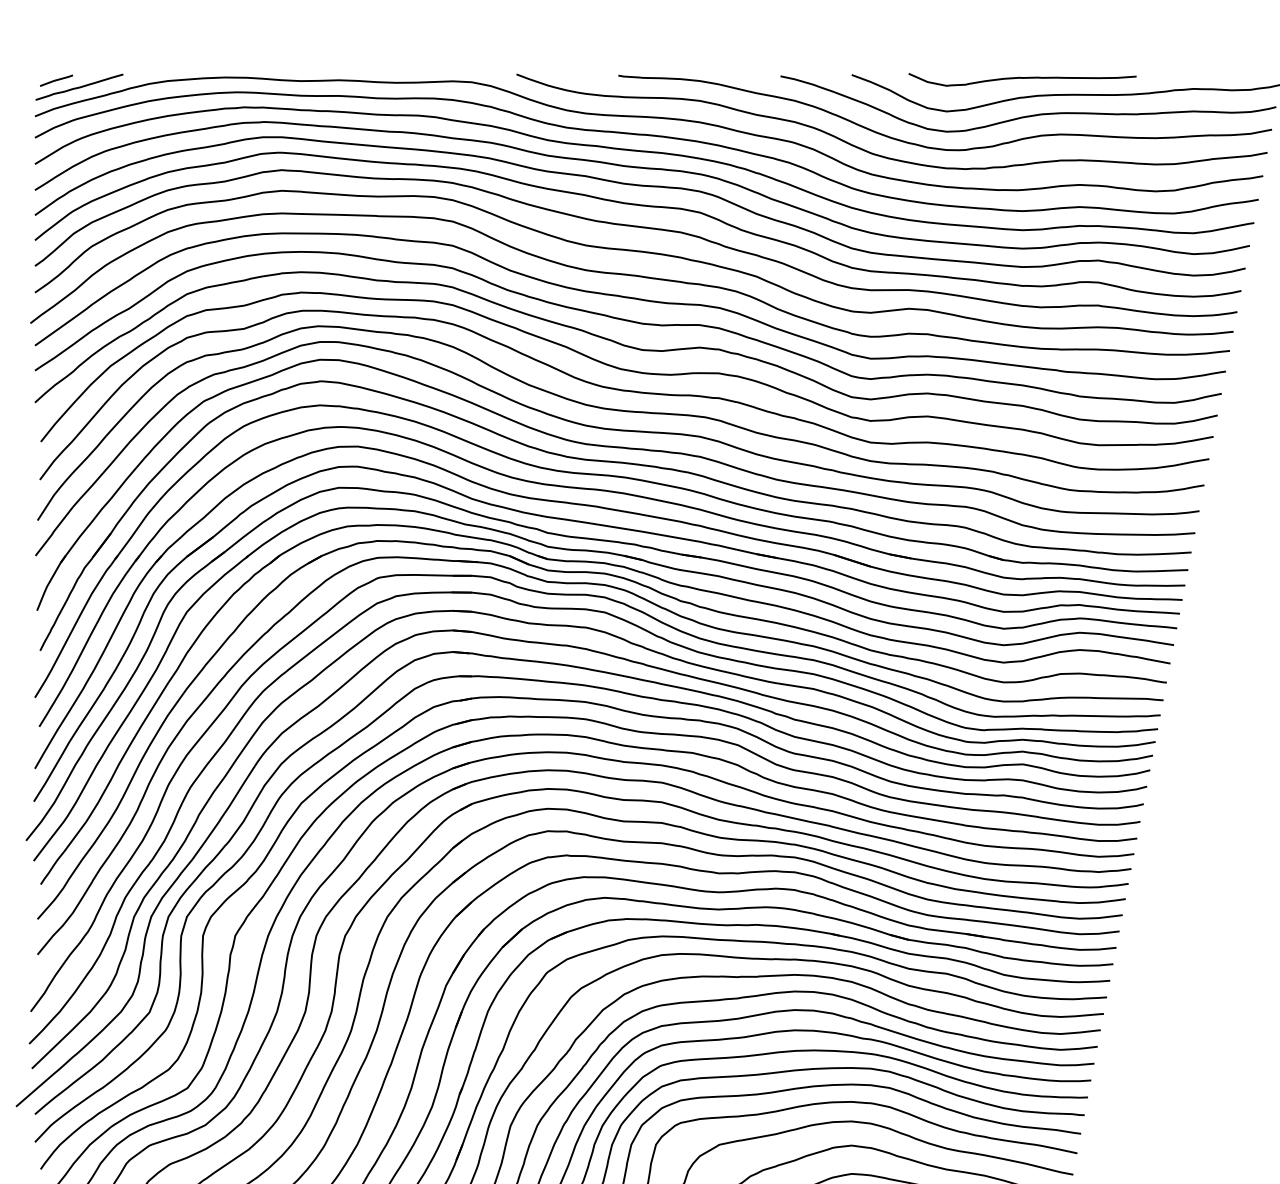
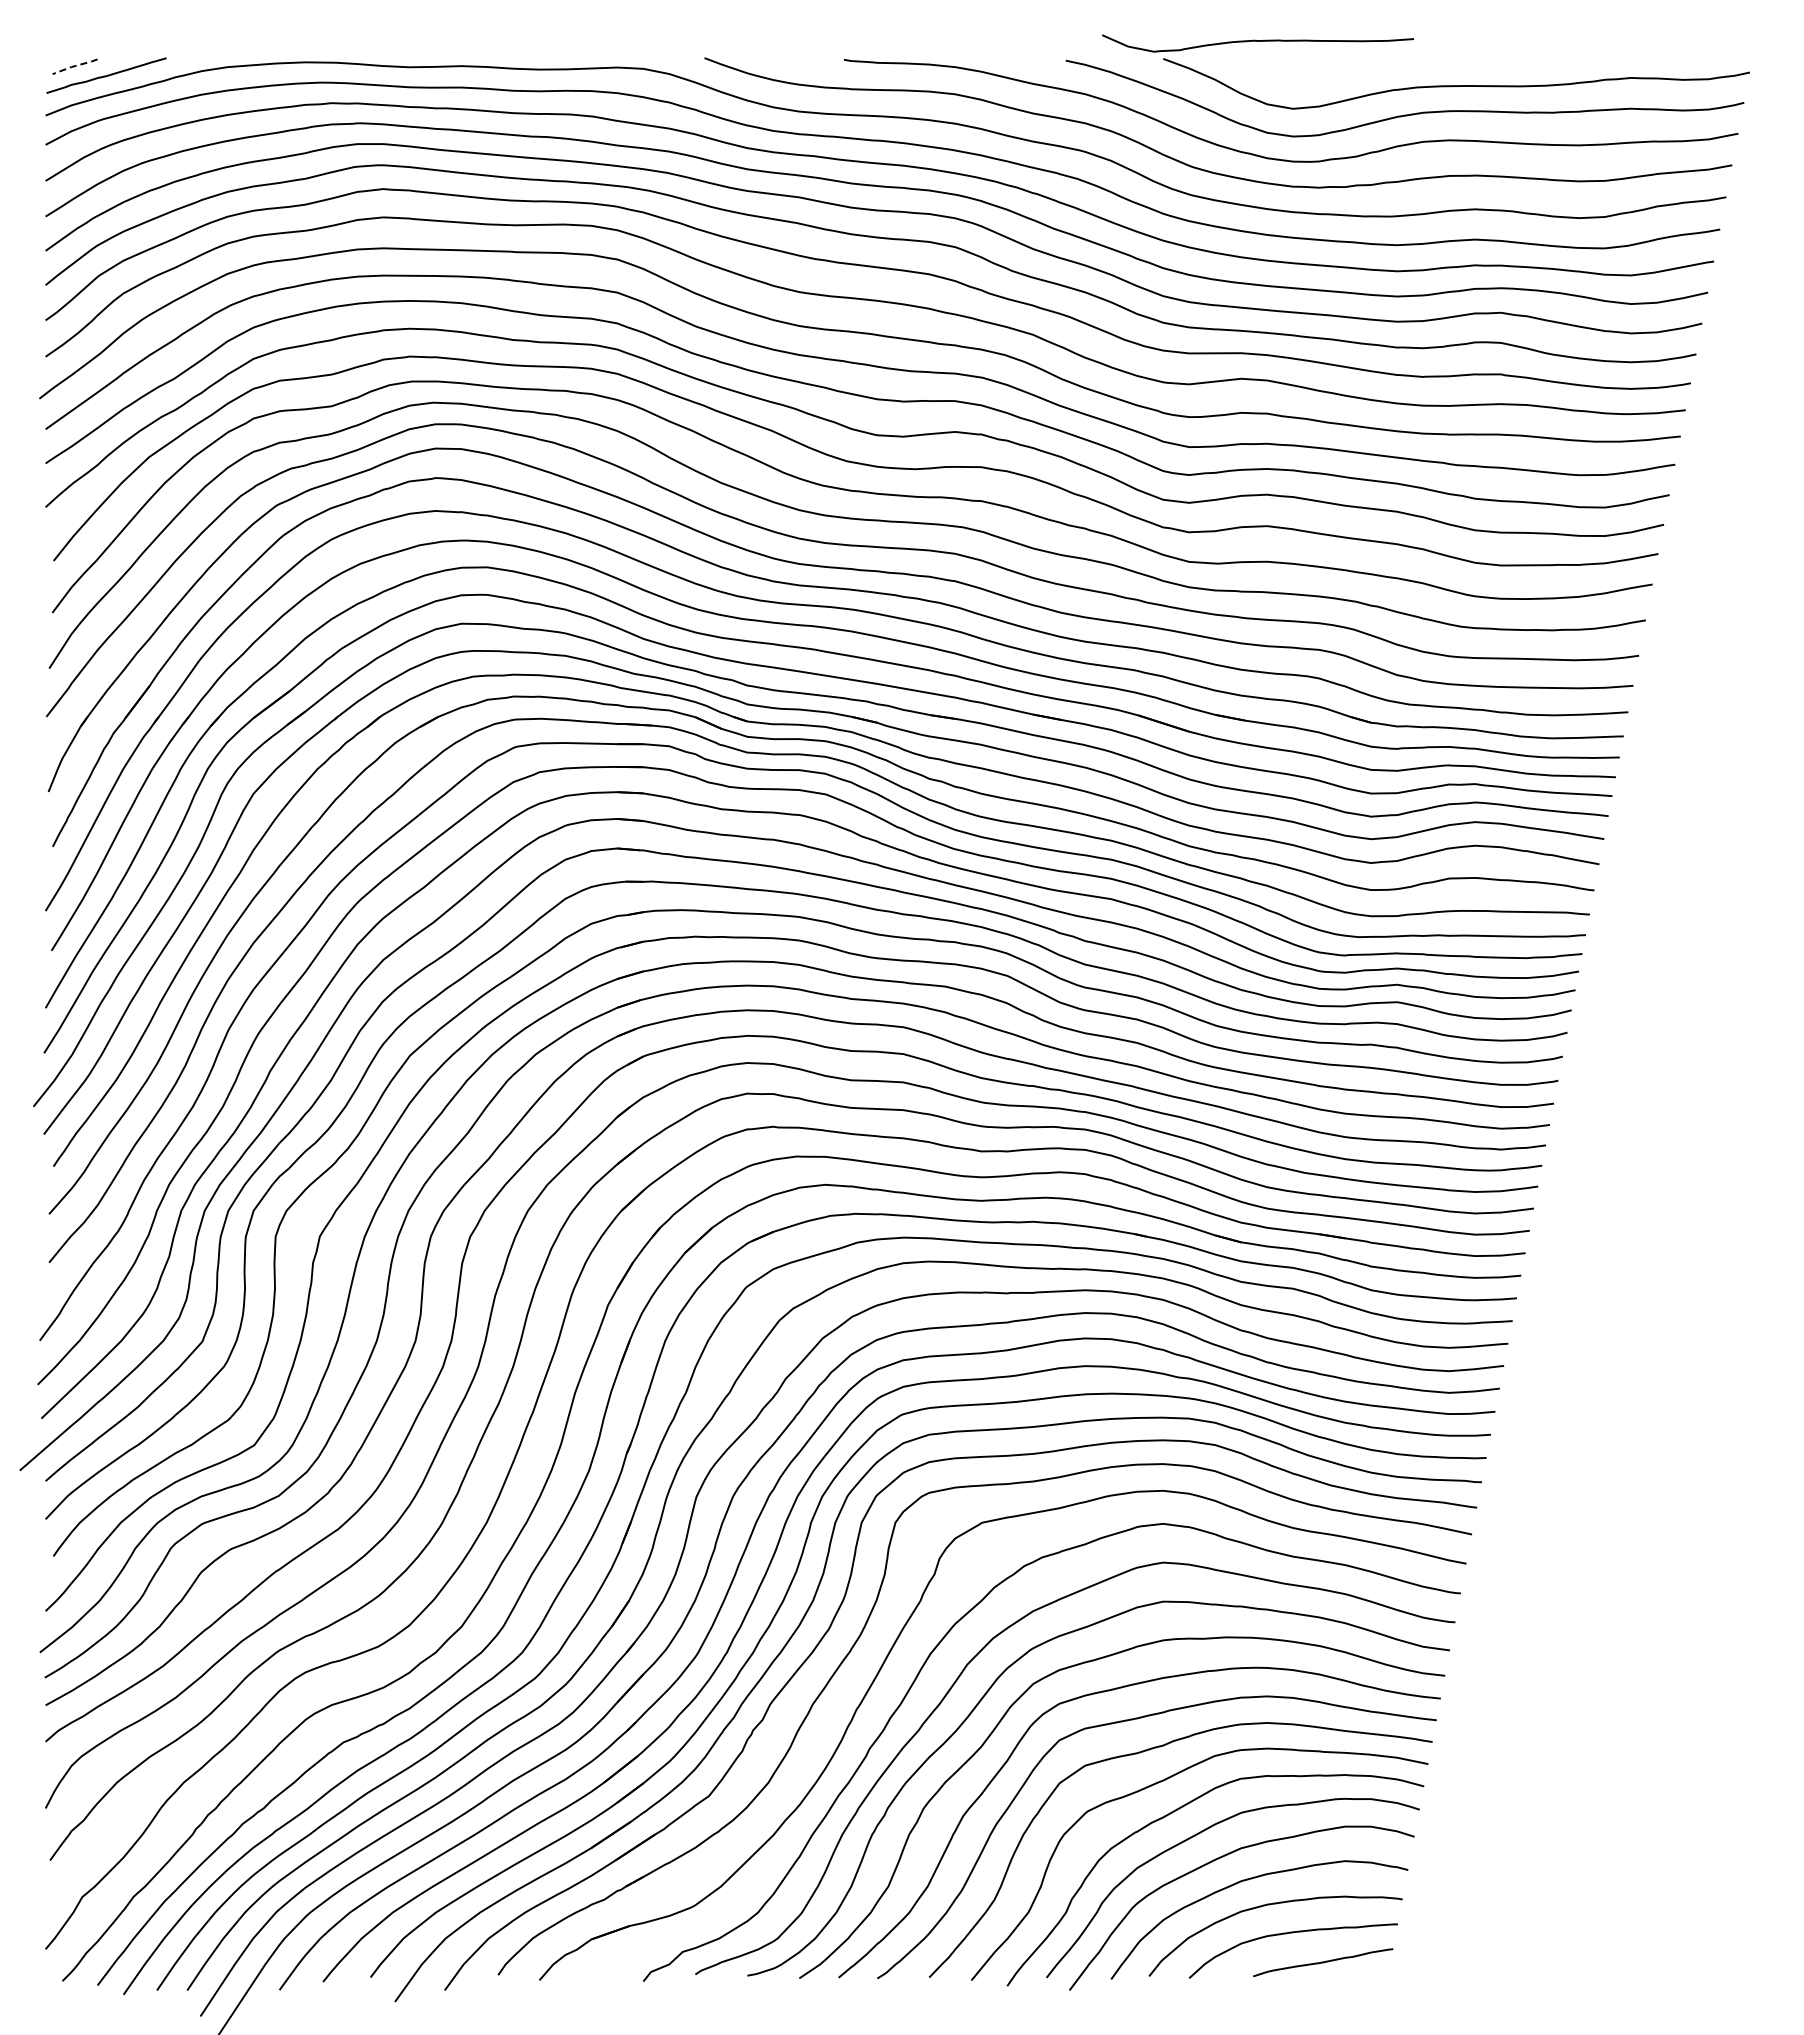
curve: (1022, 78) -> (1258, 41), moved
line: (56, 80) -> (75, 66), solid -> dashed

